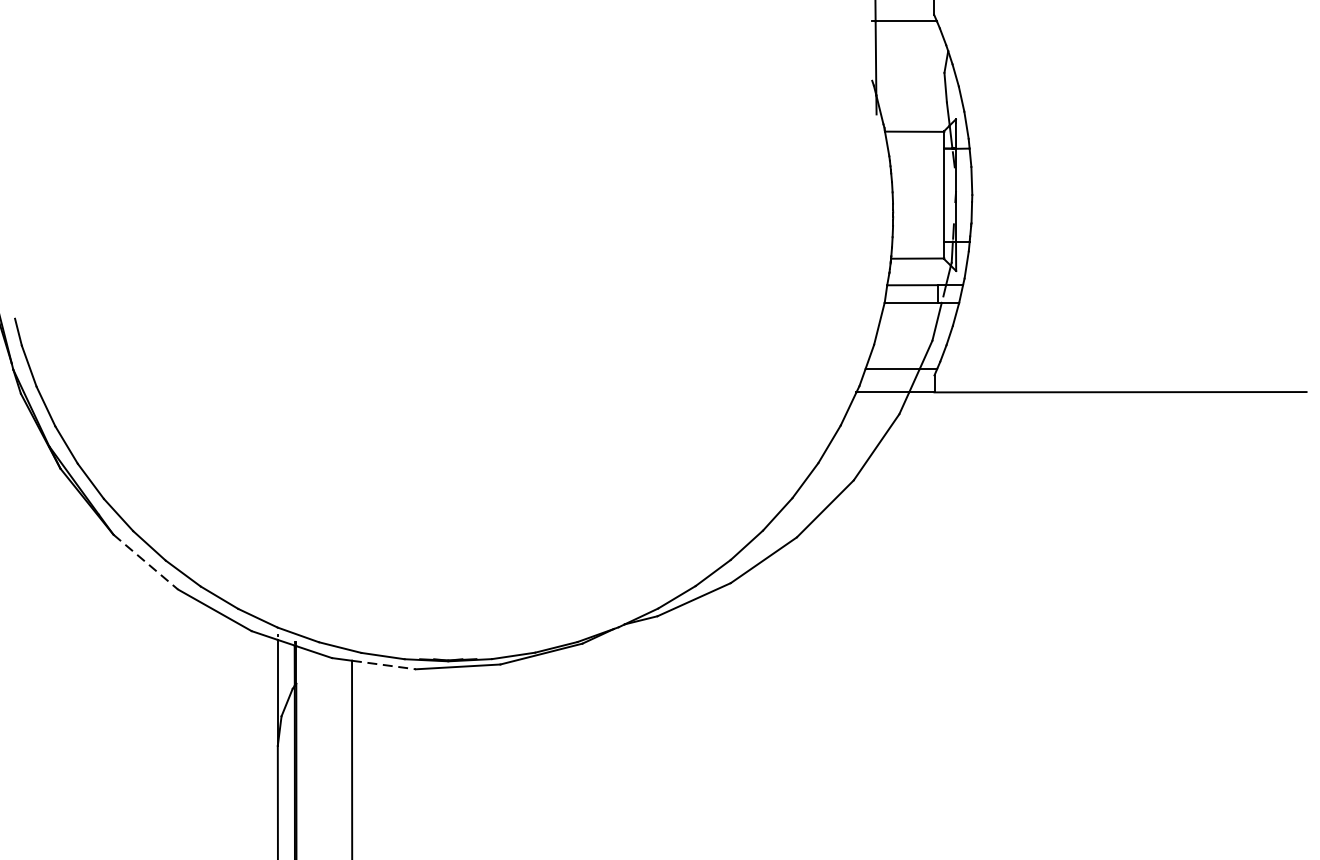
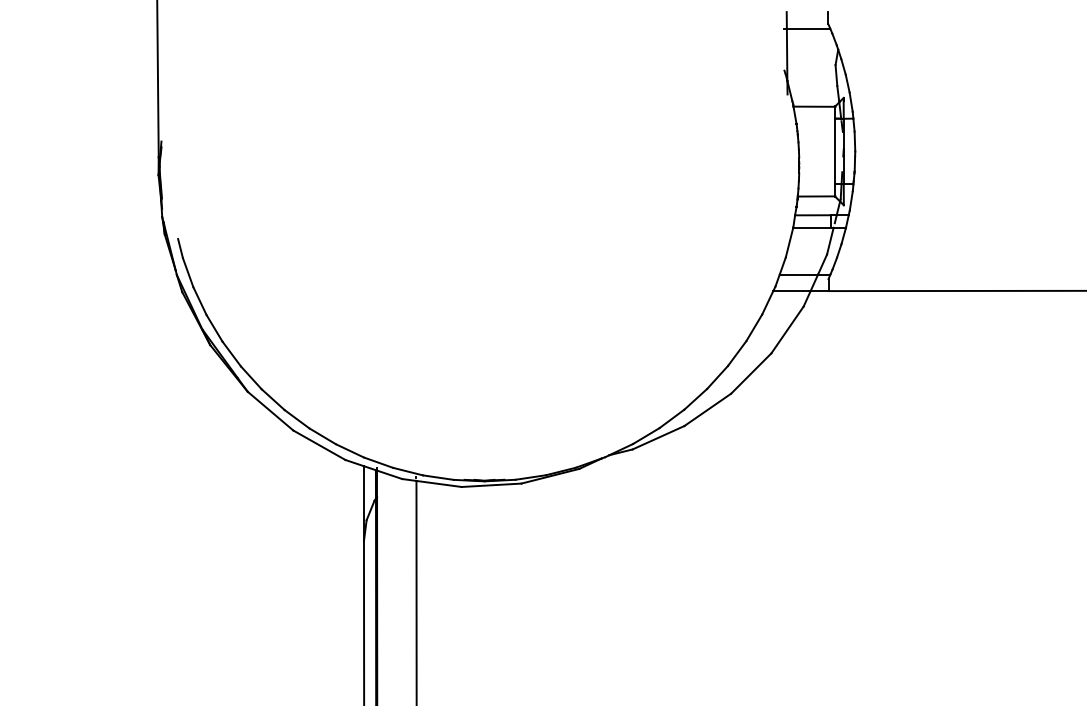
line: (145, 562) -> (270, 411), dashed -> solid
line: (384, 664) -> (439, 483), dashed -> solid

